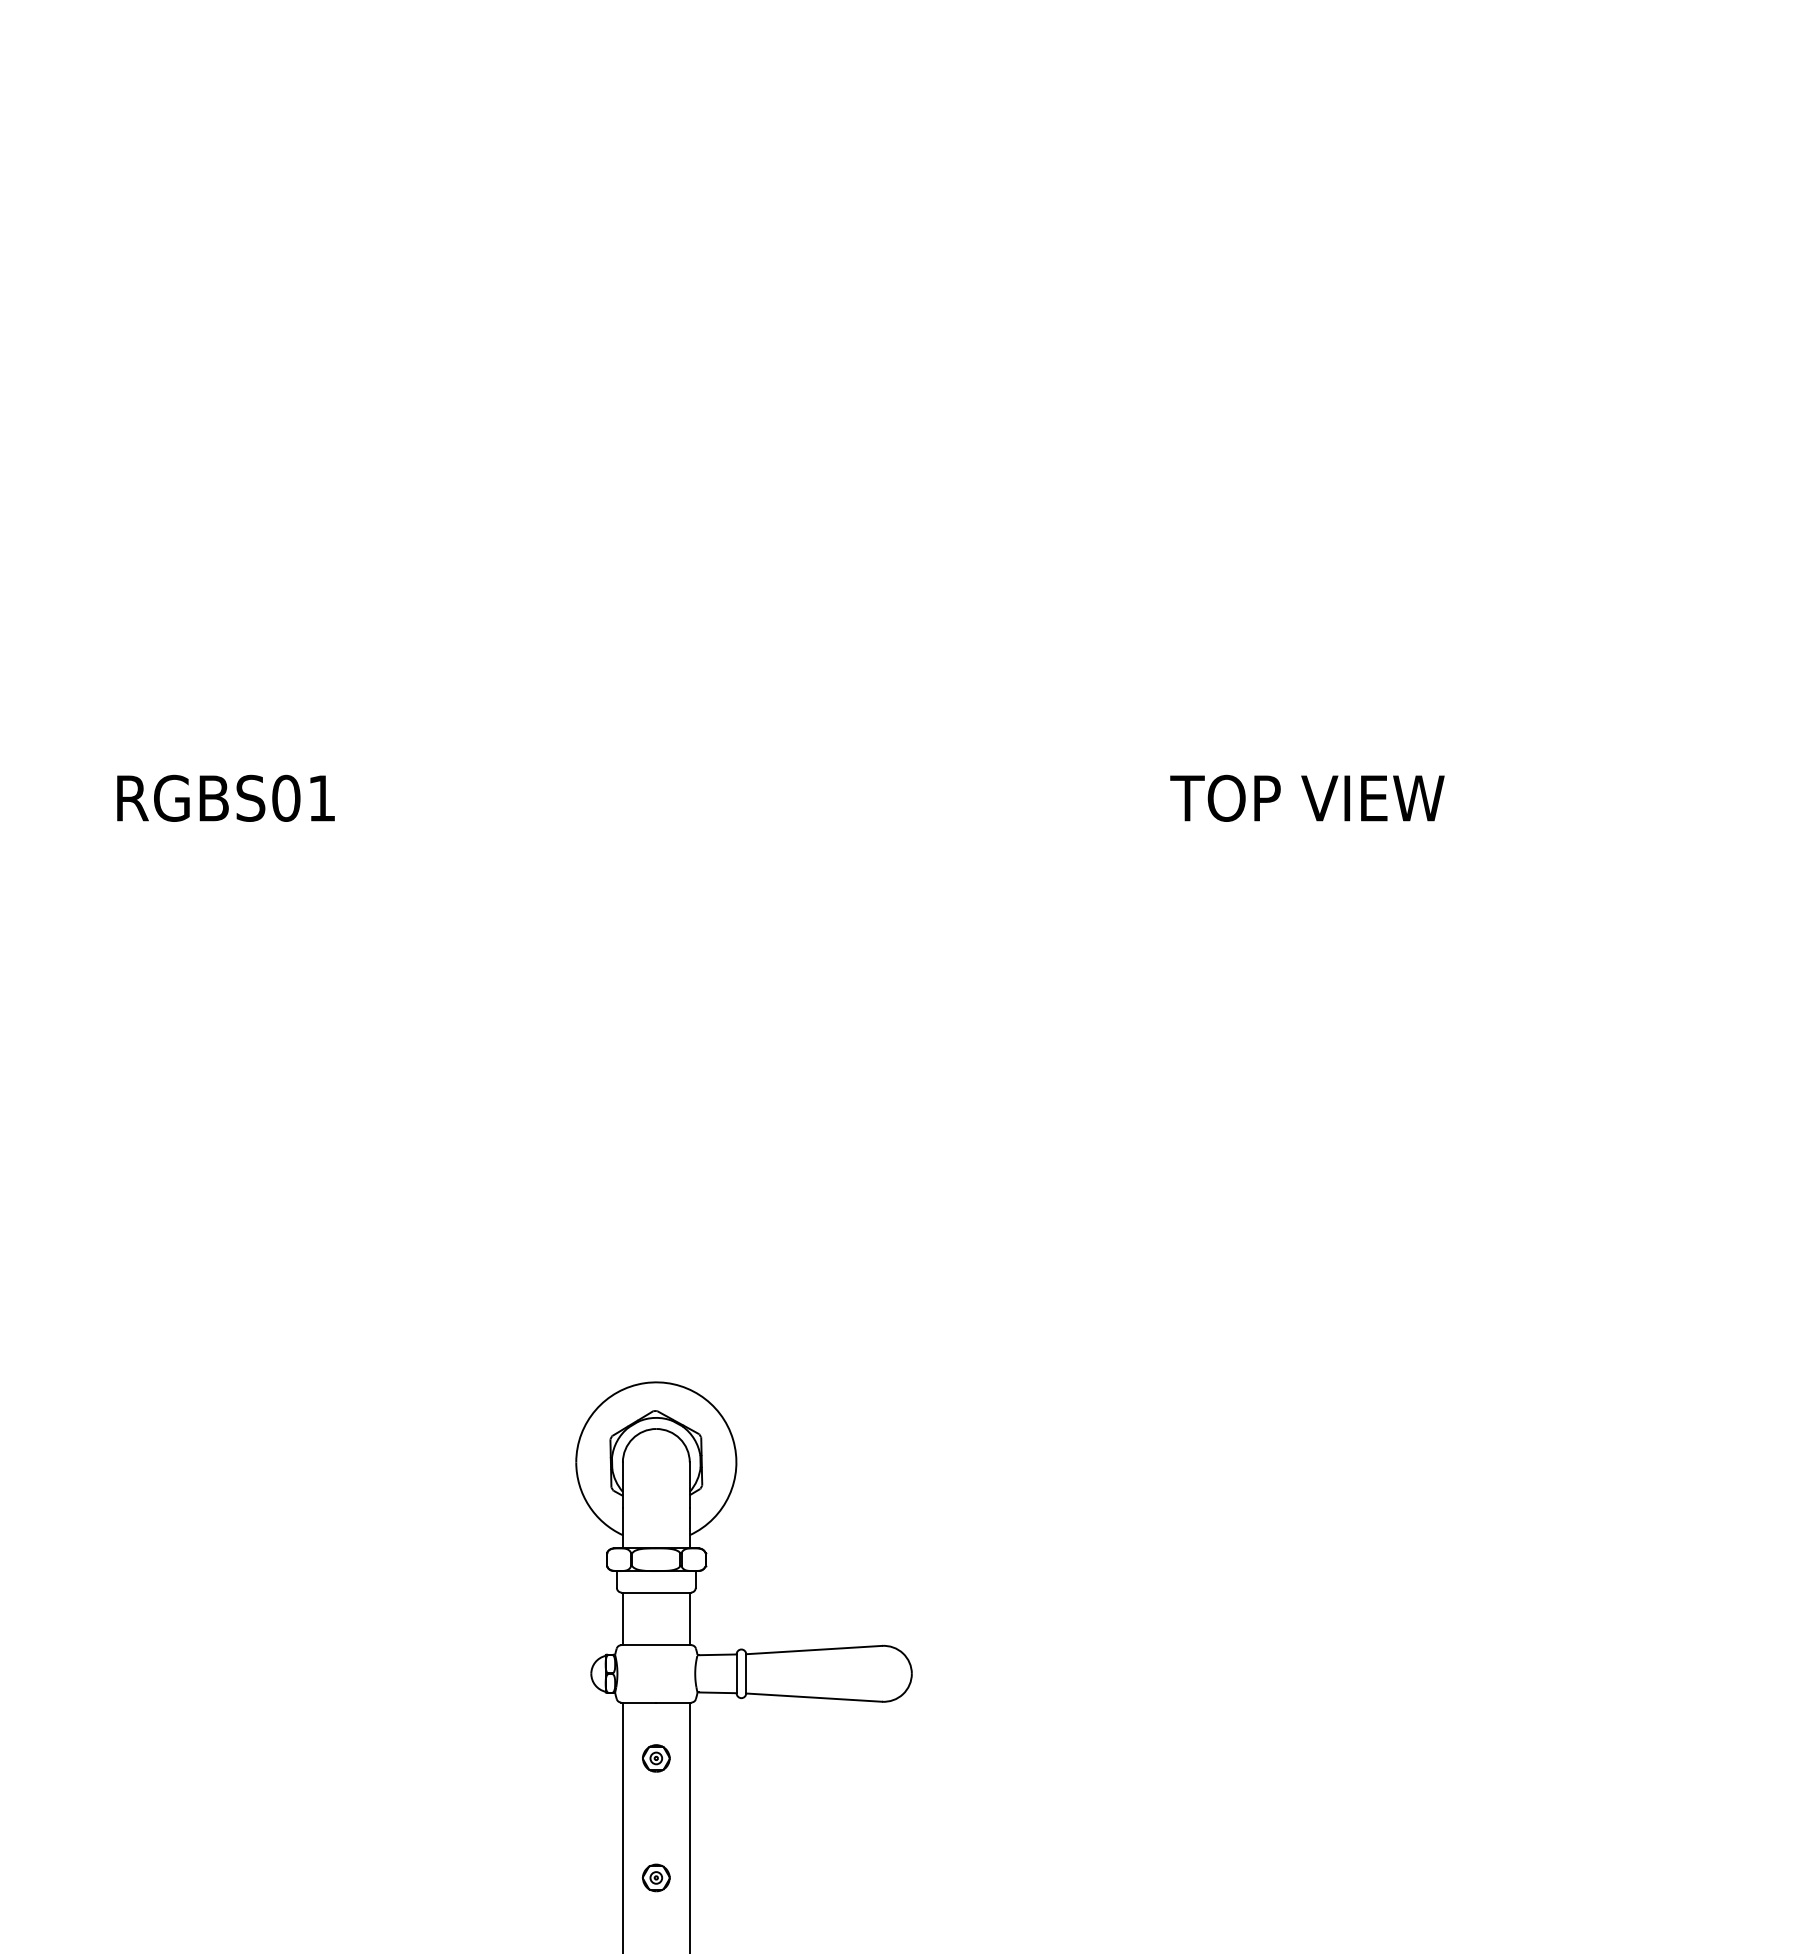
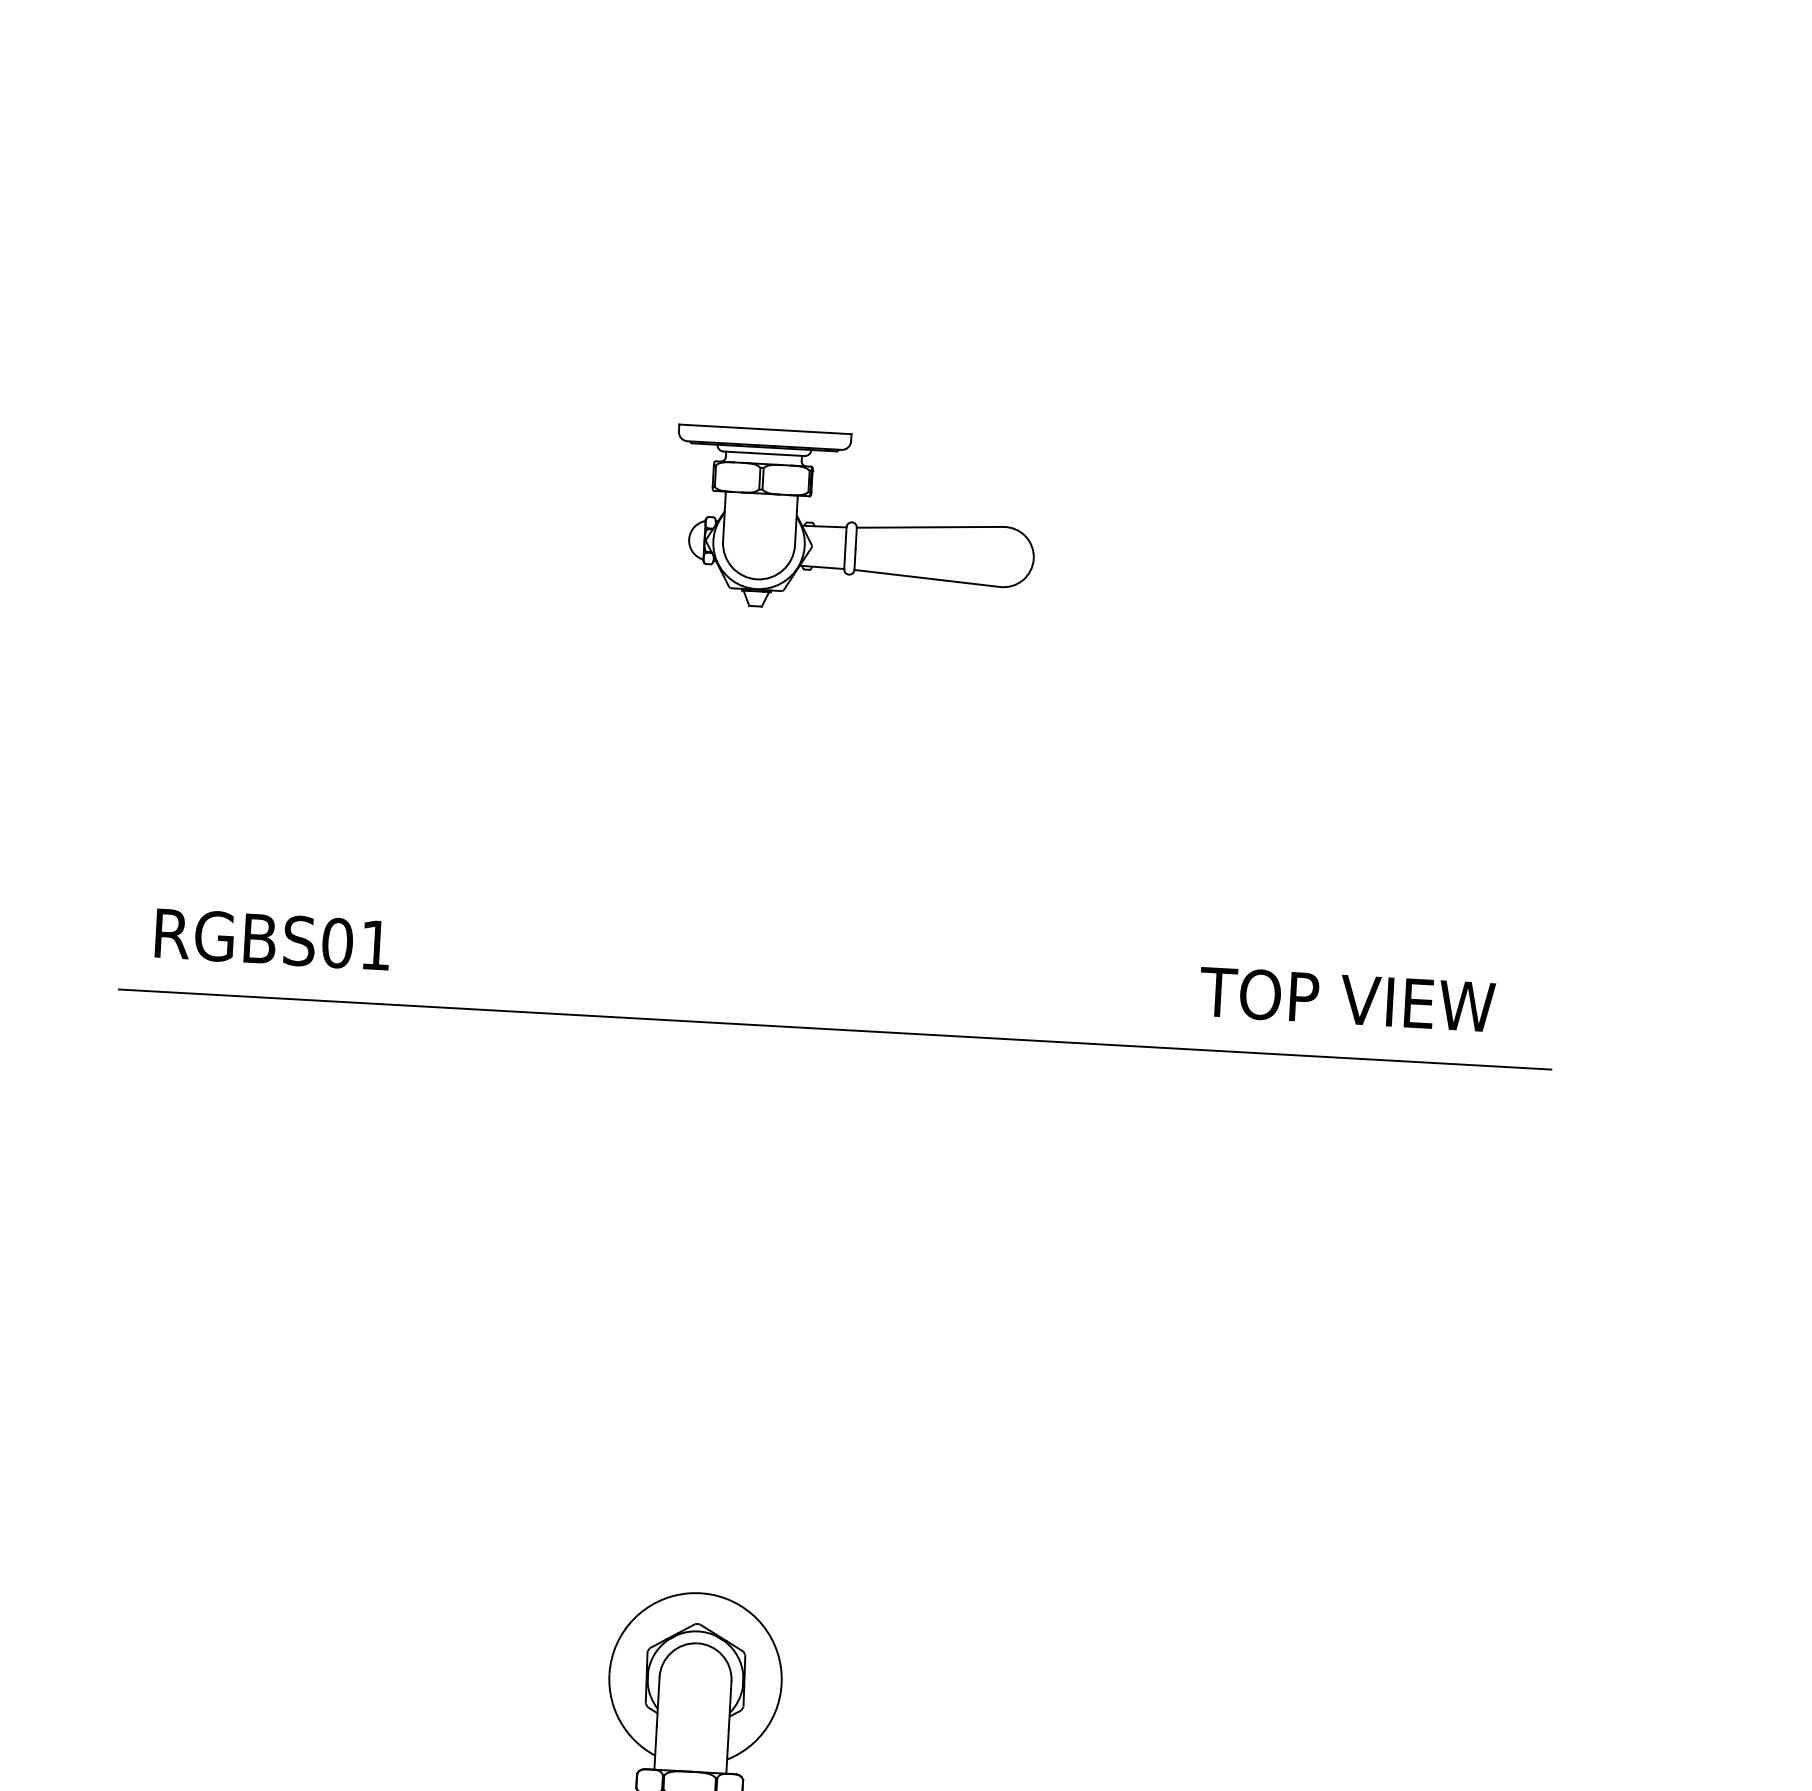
part: (743, 382) -> (854, 523), added
text: (1307, 797) -> (1347, 998), moved
line: (751, 852) -> (834, 1029), added

